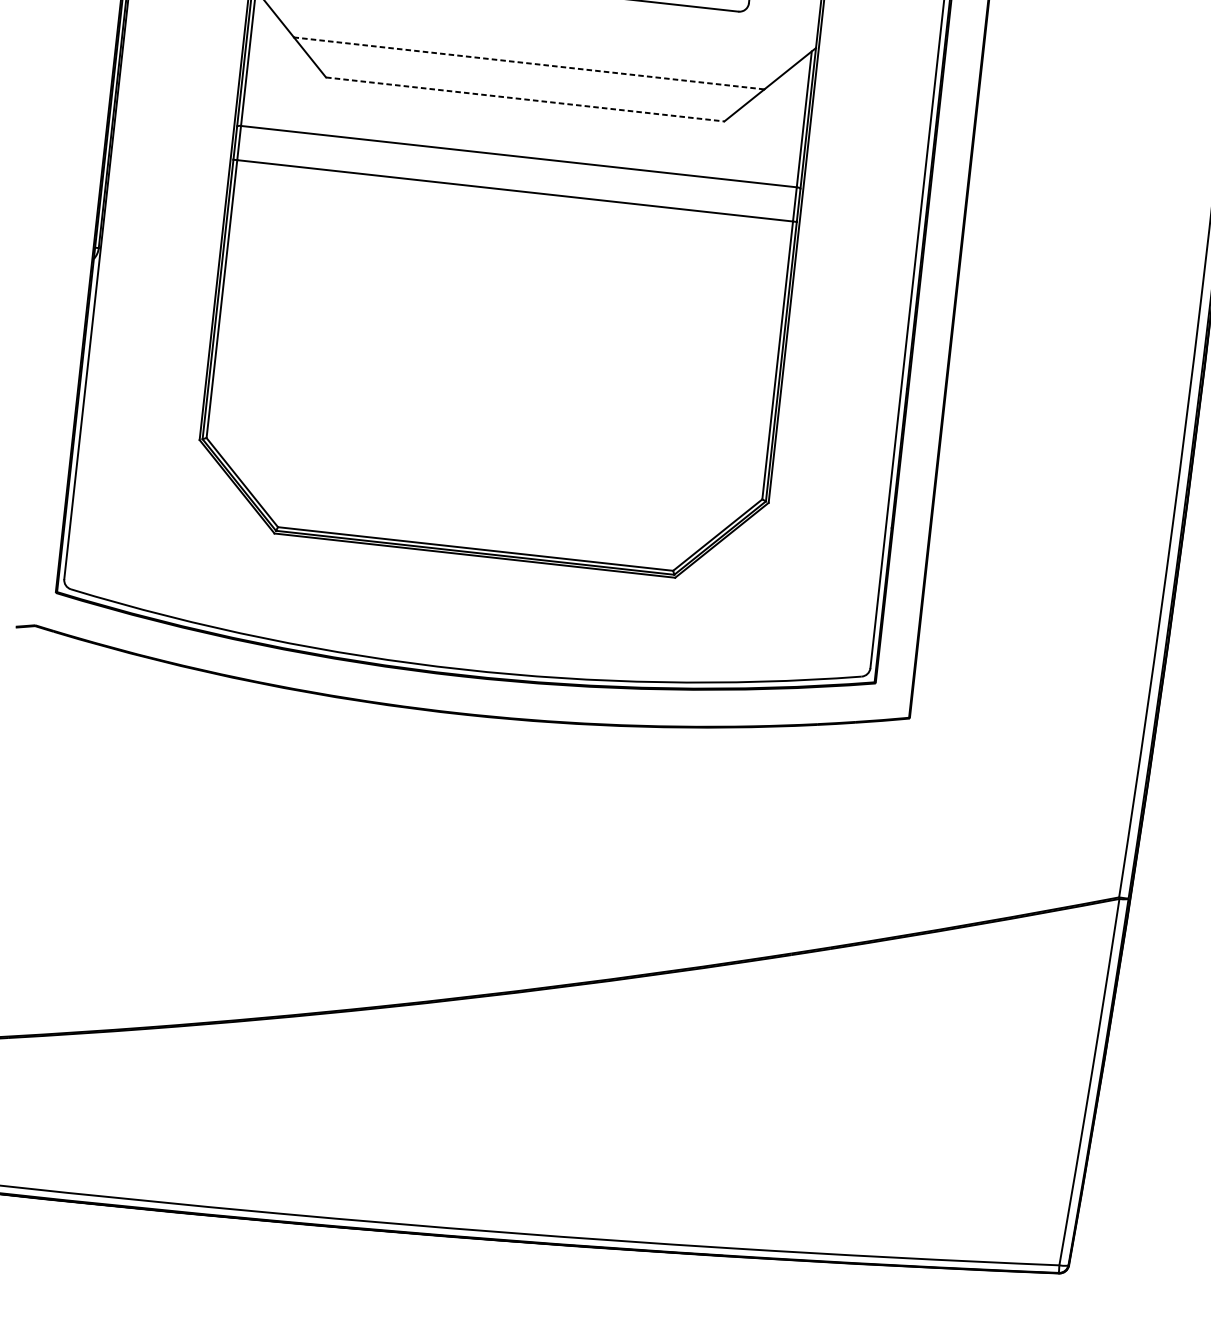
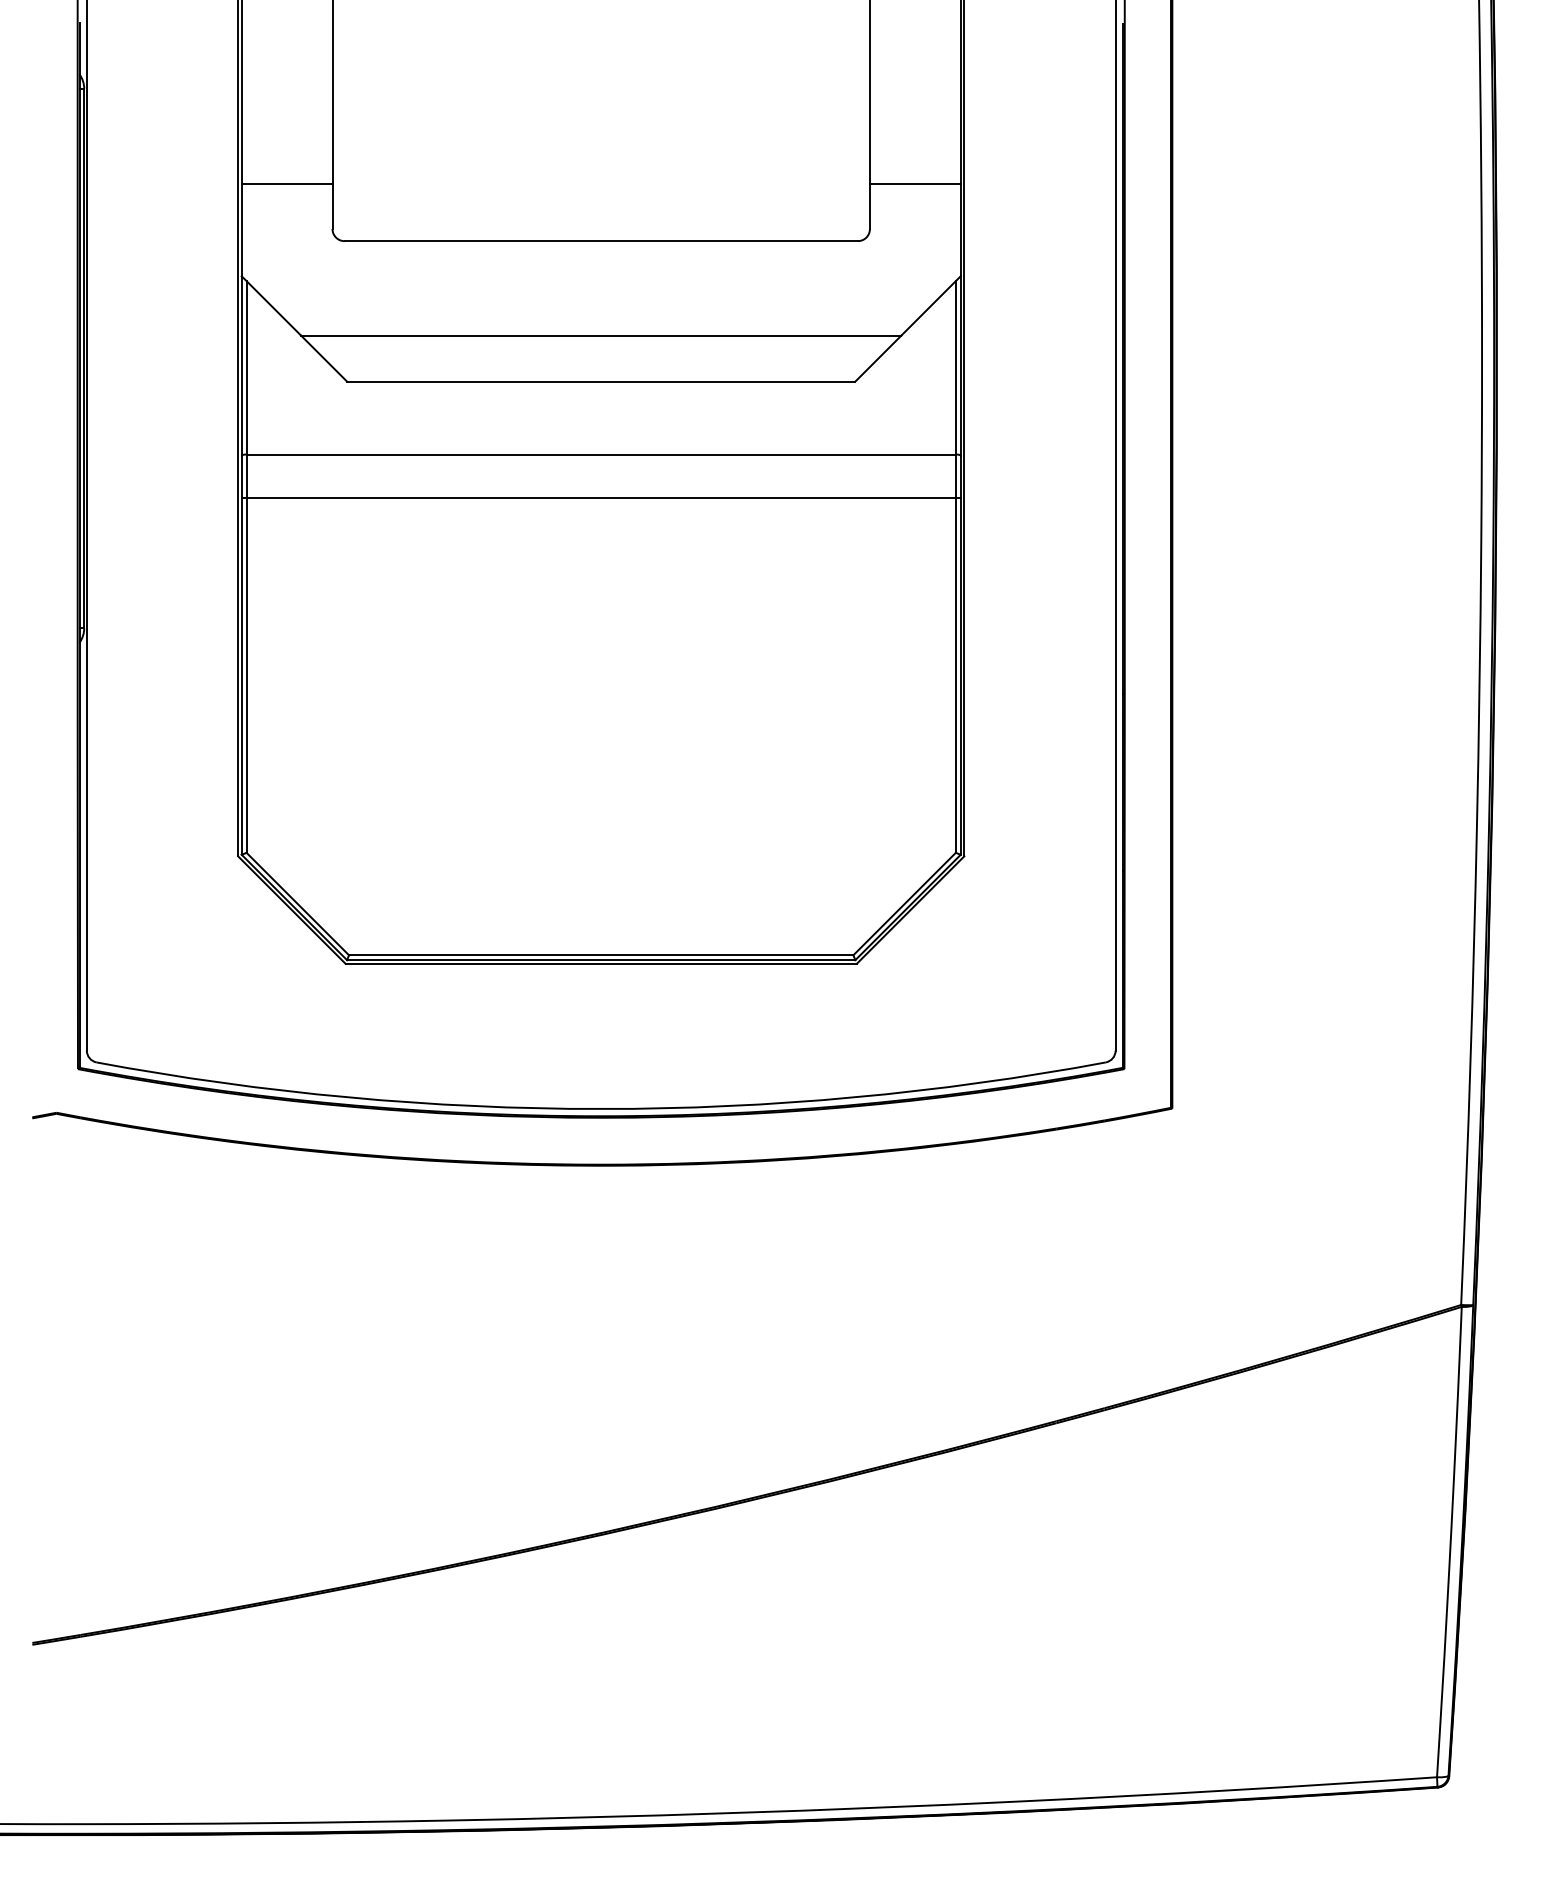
line: (528, 63) -> (600, 335), dashed -> solid
line: (525, 99) -> (601, 381), dashed -> solid

